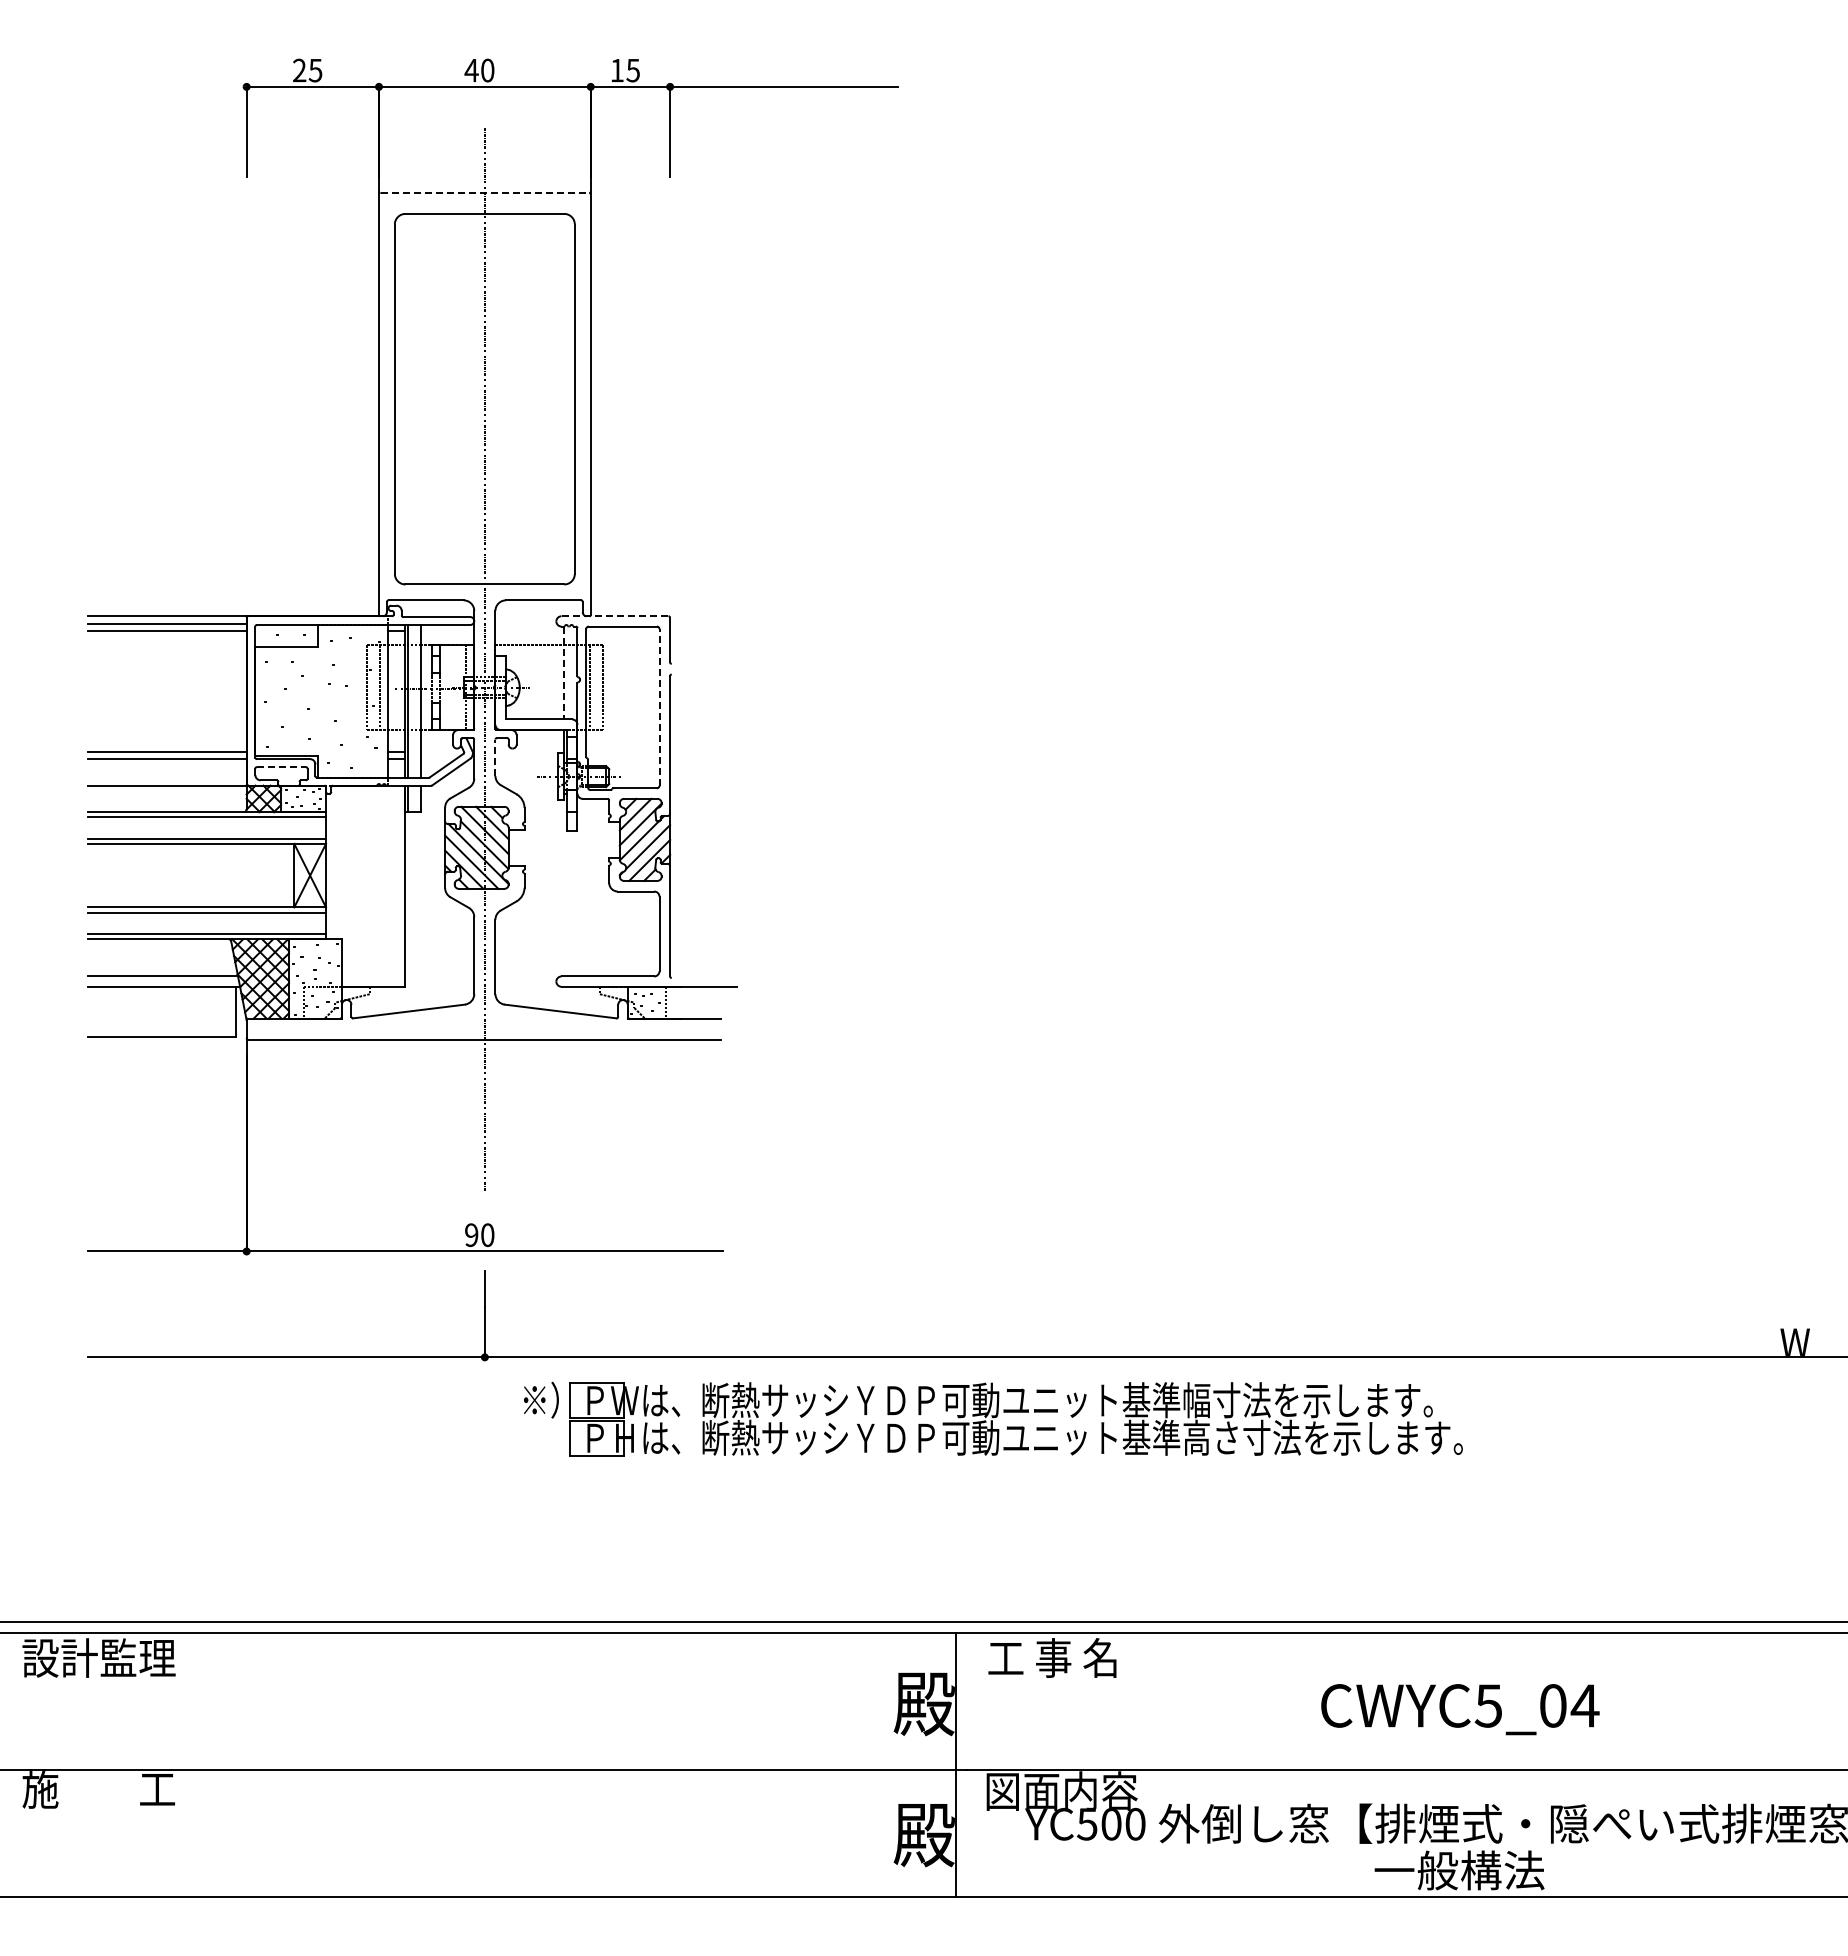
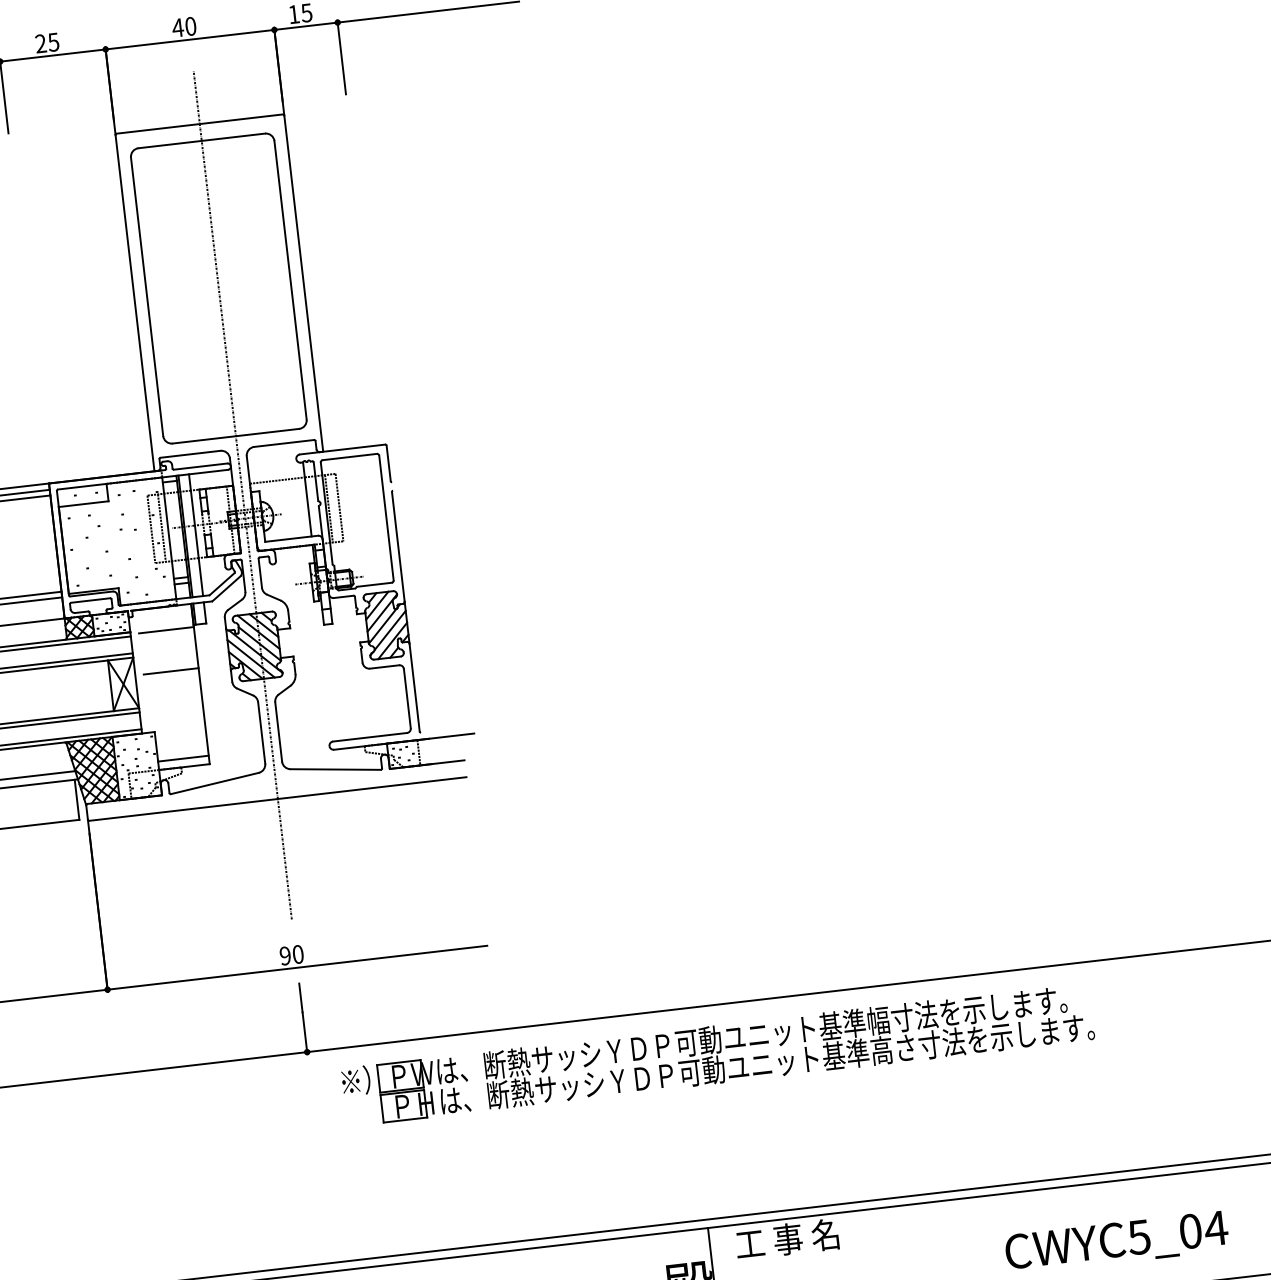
line: (485, 192) -> (200, 123), dashed -> solid
line: (615, 616) -> (342, 449), dashed -> solid
line: (564, 673) -> (307, 499), dashed -> solid
line: (659, 706) -> (386, 517), dashed -> solid
line: (495, 757) -> (260, 573), dashed -> solid
line: (281, 767) -> (90, 600), dashed -> solid
line: (370, 814) -> (166, 630), added
line: (370, 866) -> (170, 671), added
line: (373, 976) -> (183, 758), added

